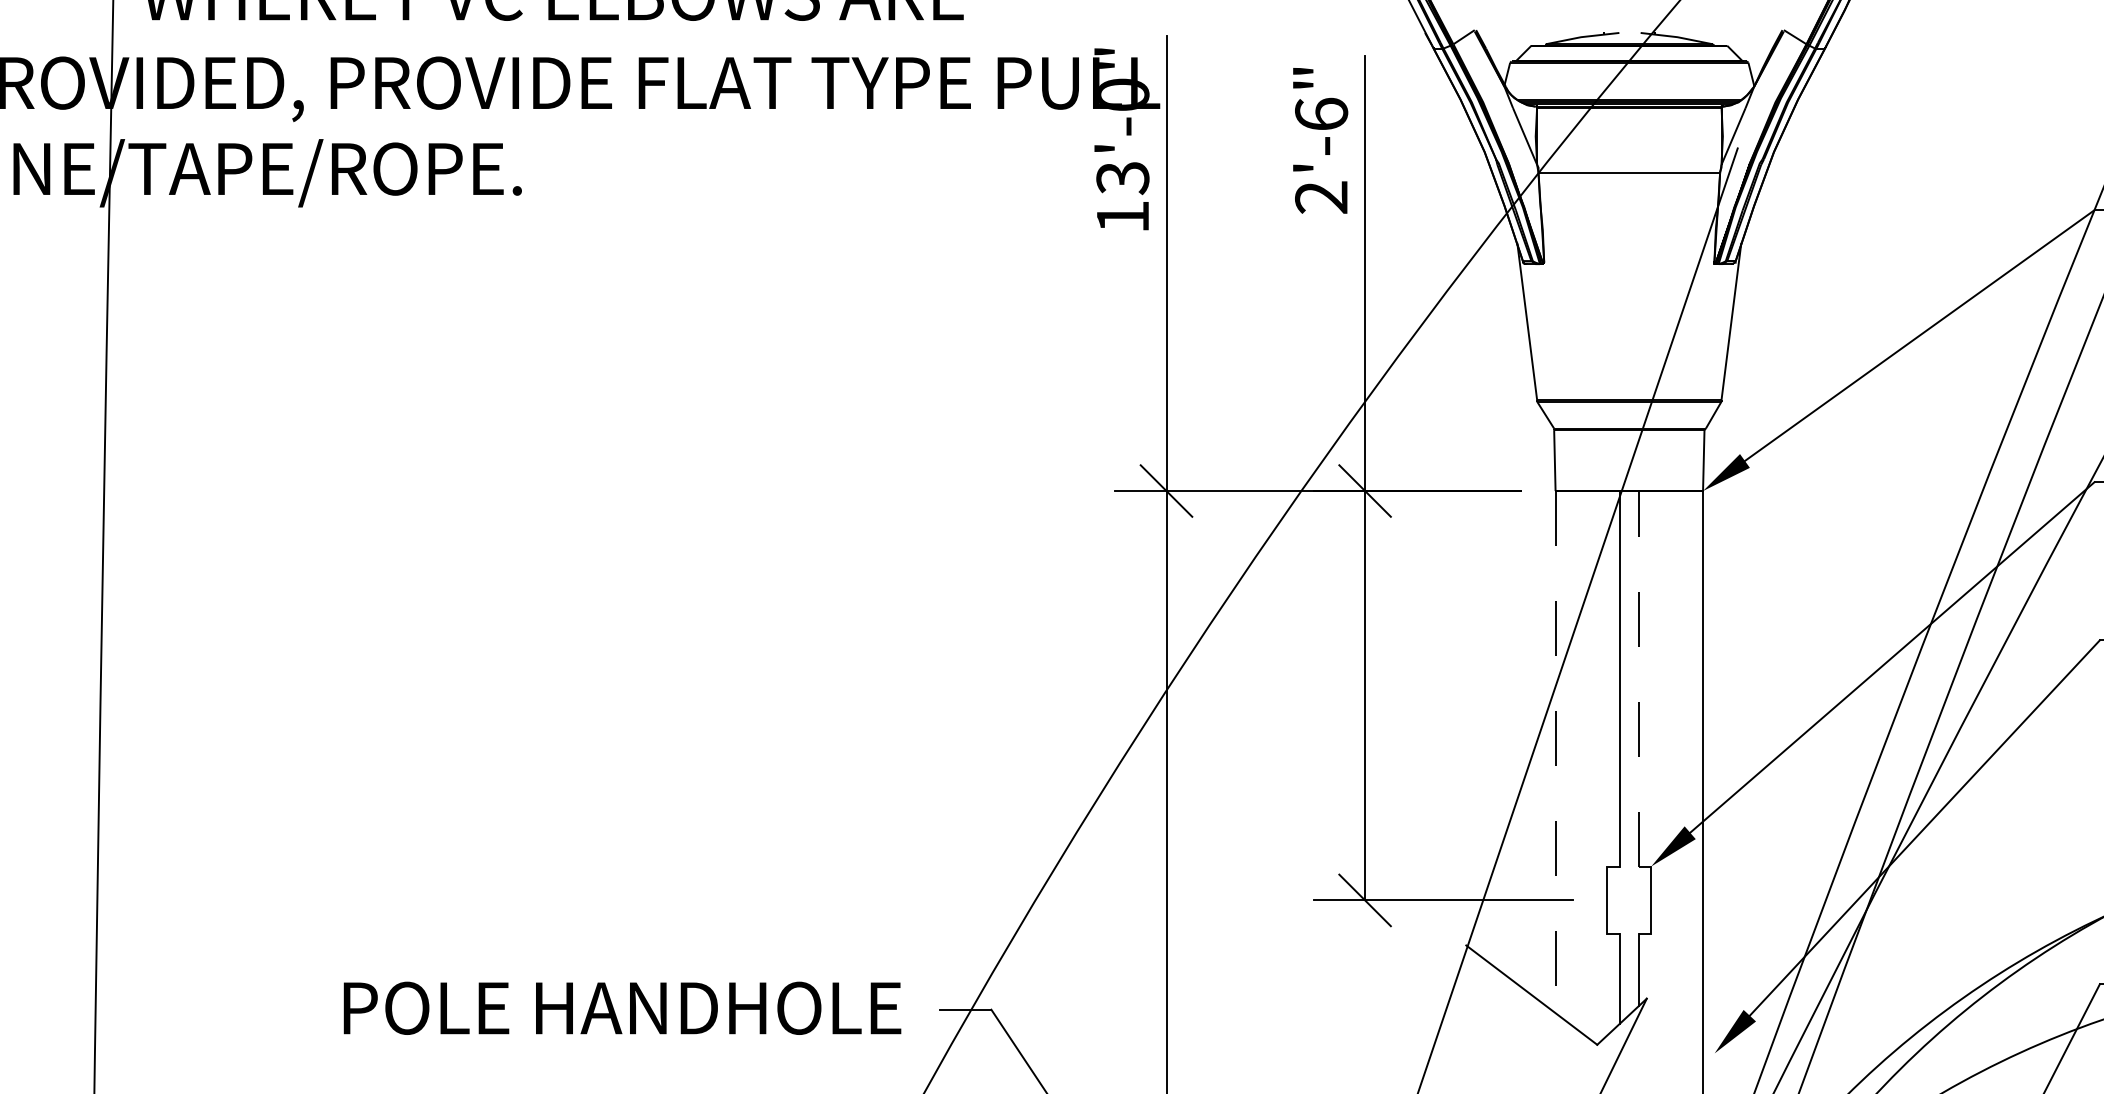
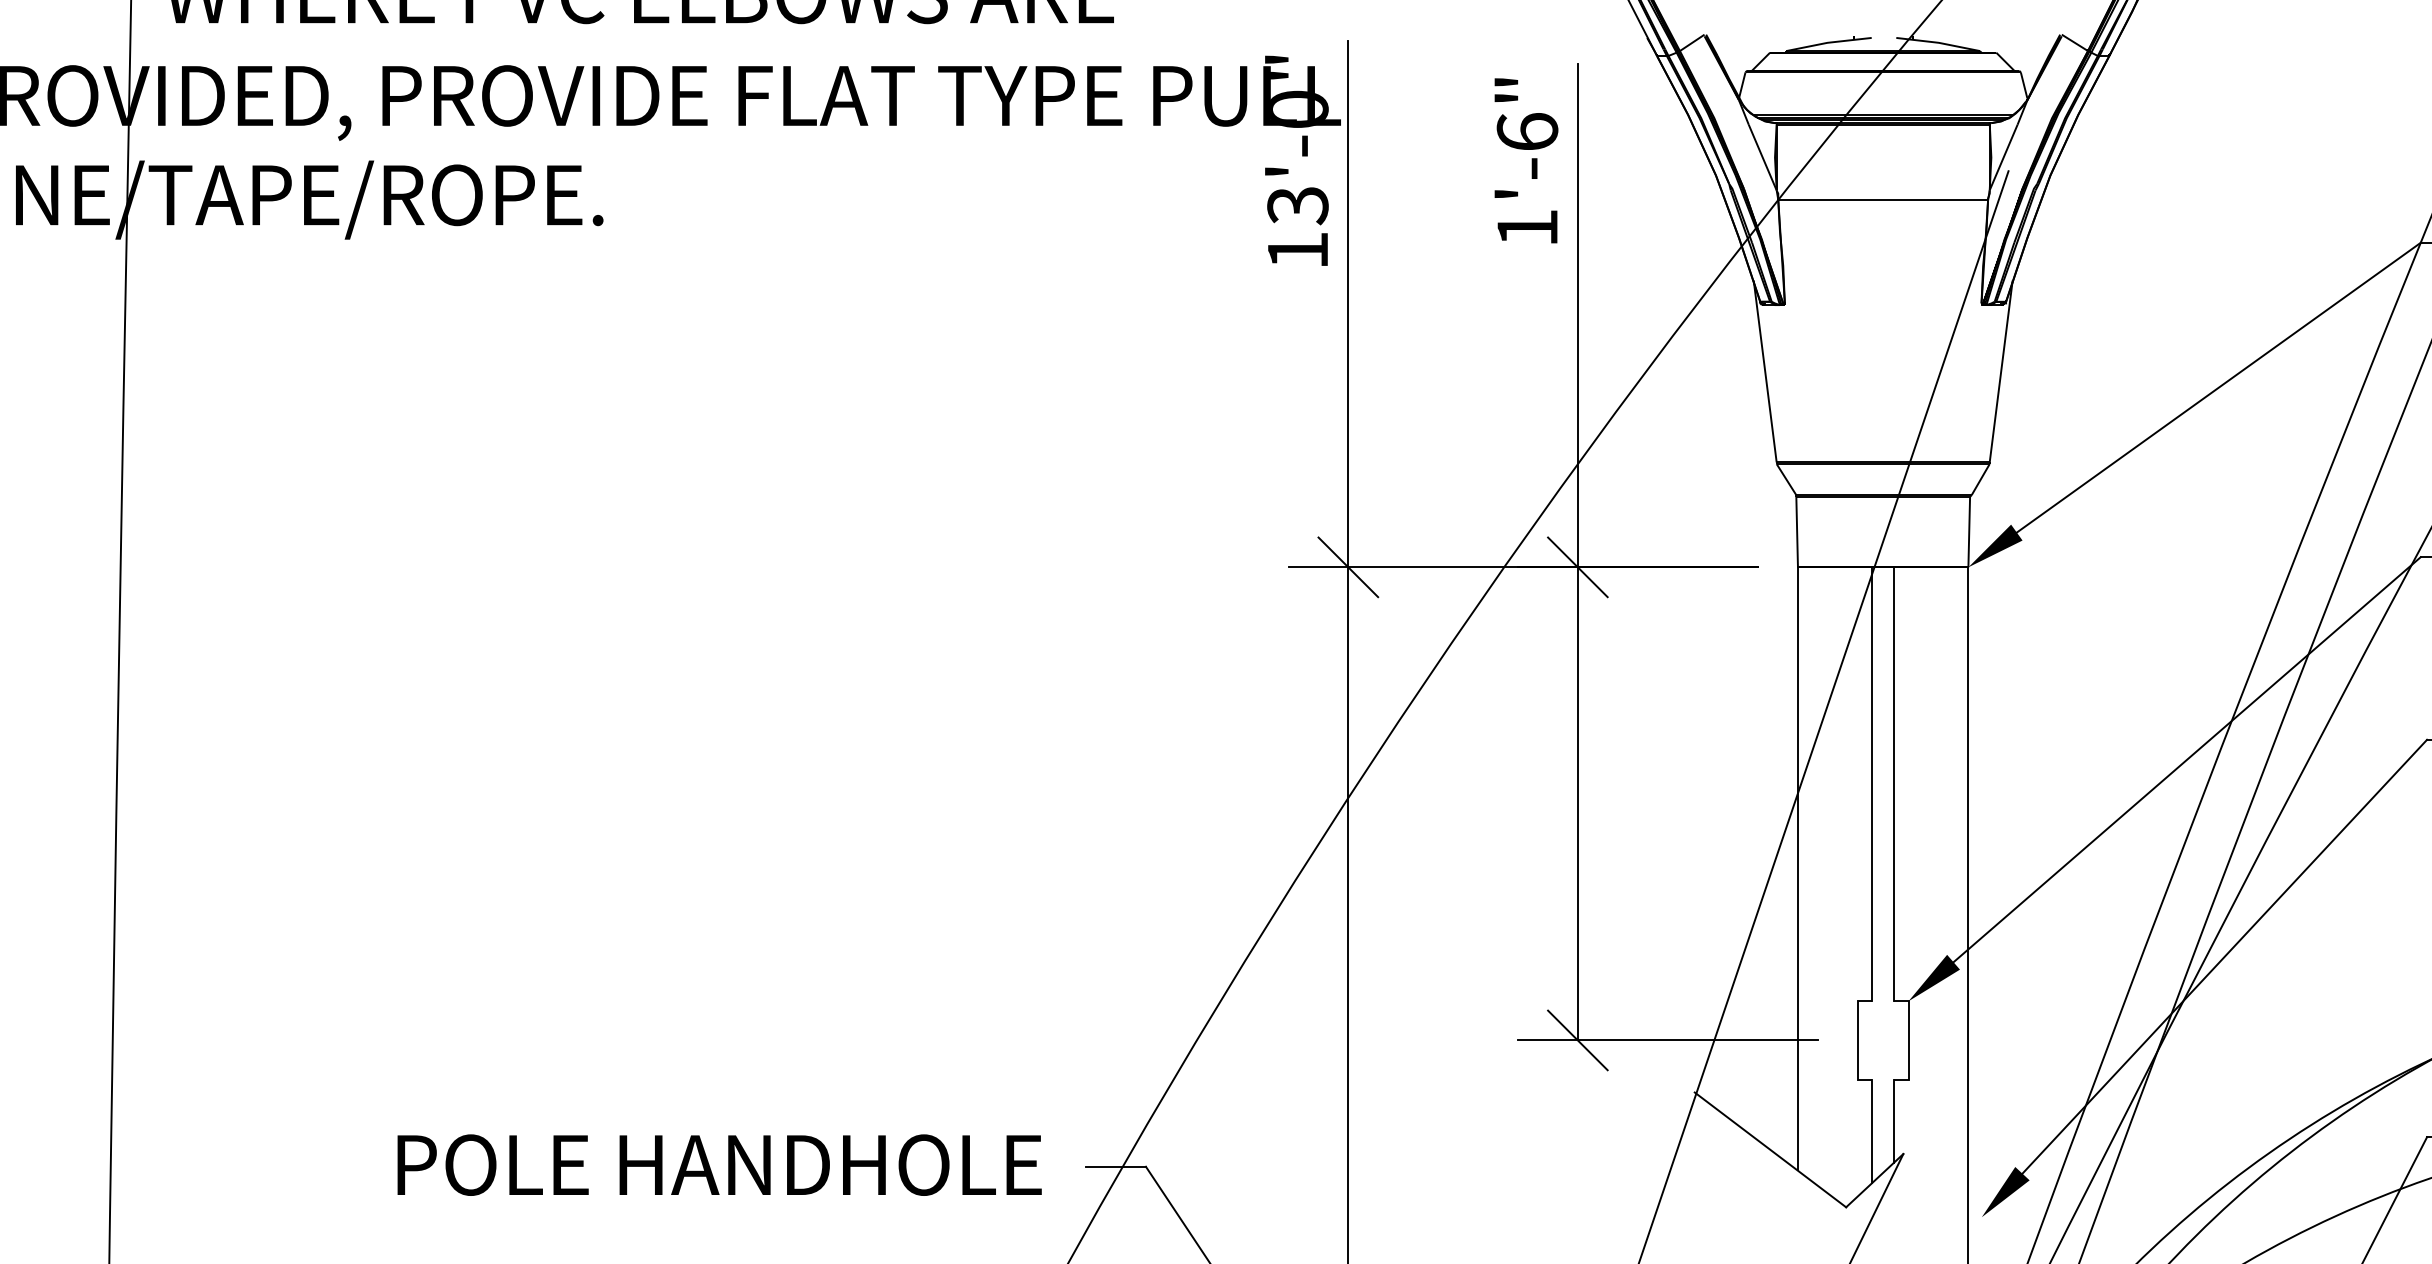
text: (1320, 196) -> (1526, 227), 2'-6" -> 1'-6"
line: (1638, 678) -> (1893, 783), dashed -> solid
line: (1555, 751) -> (1797, 868), dashed -> solid

